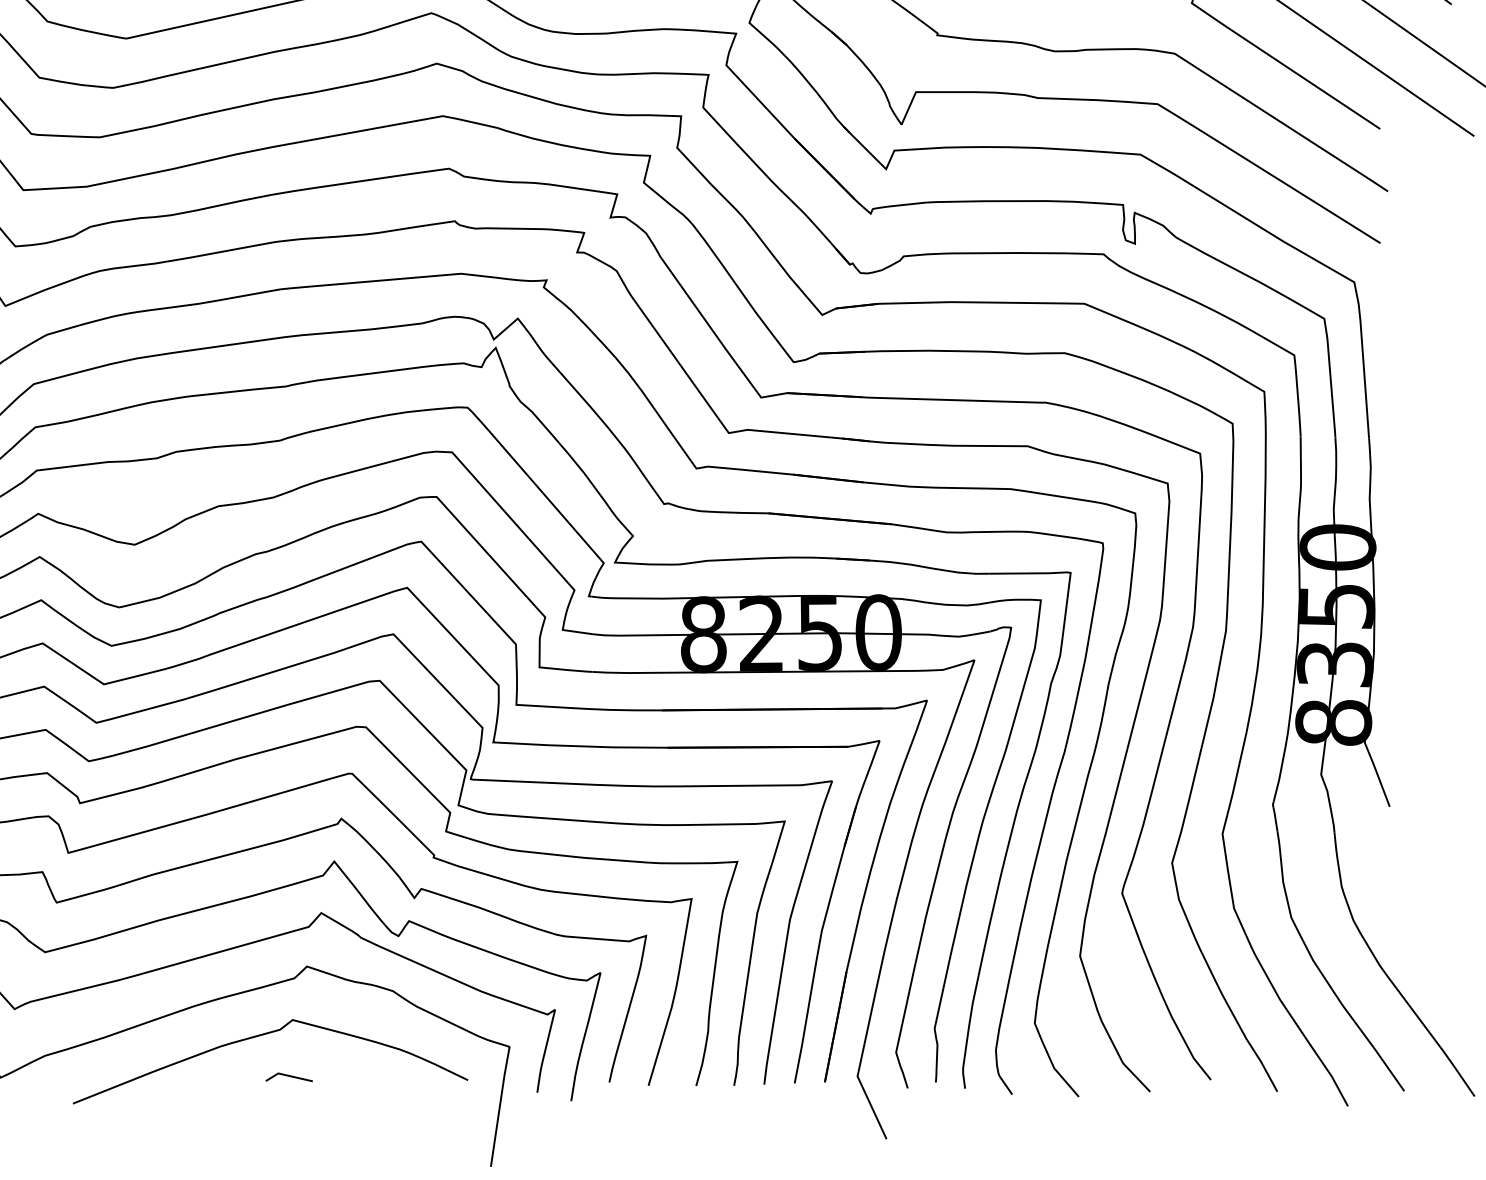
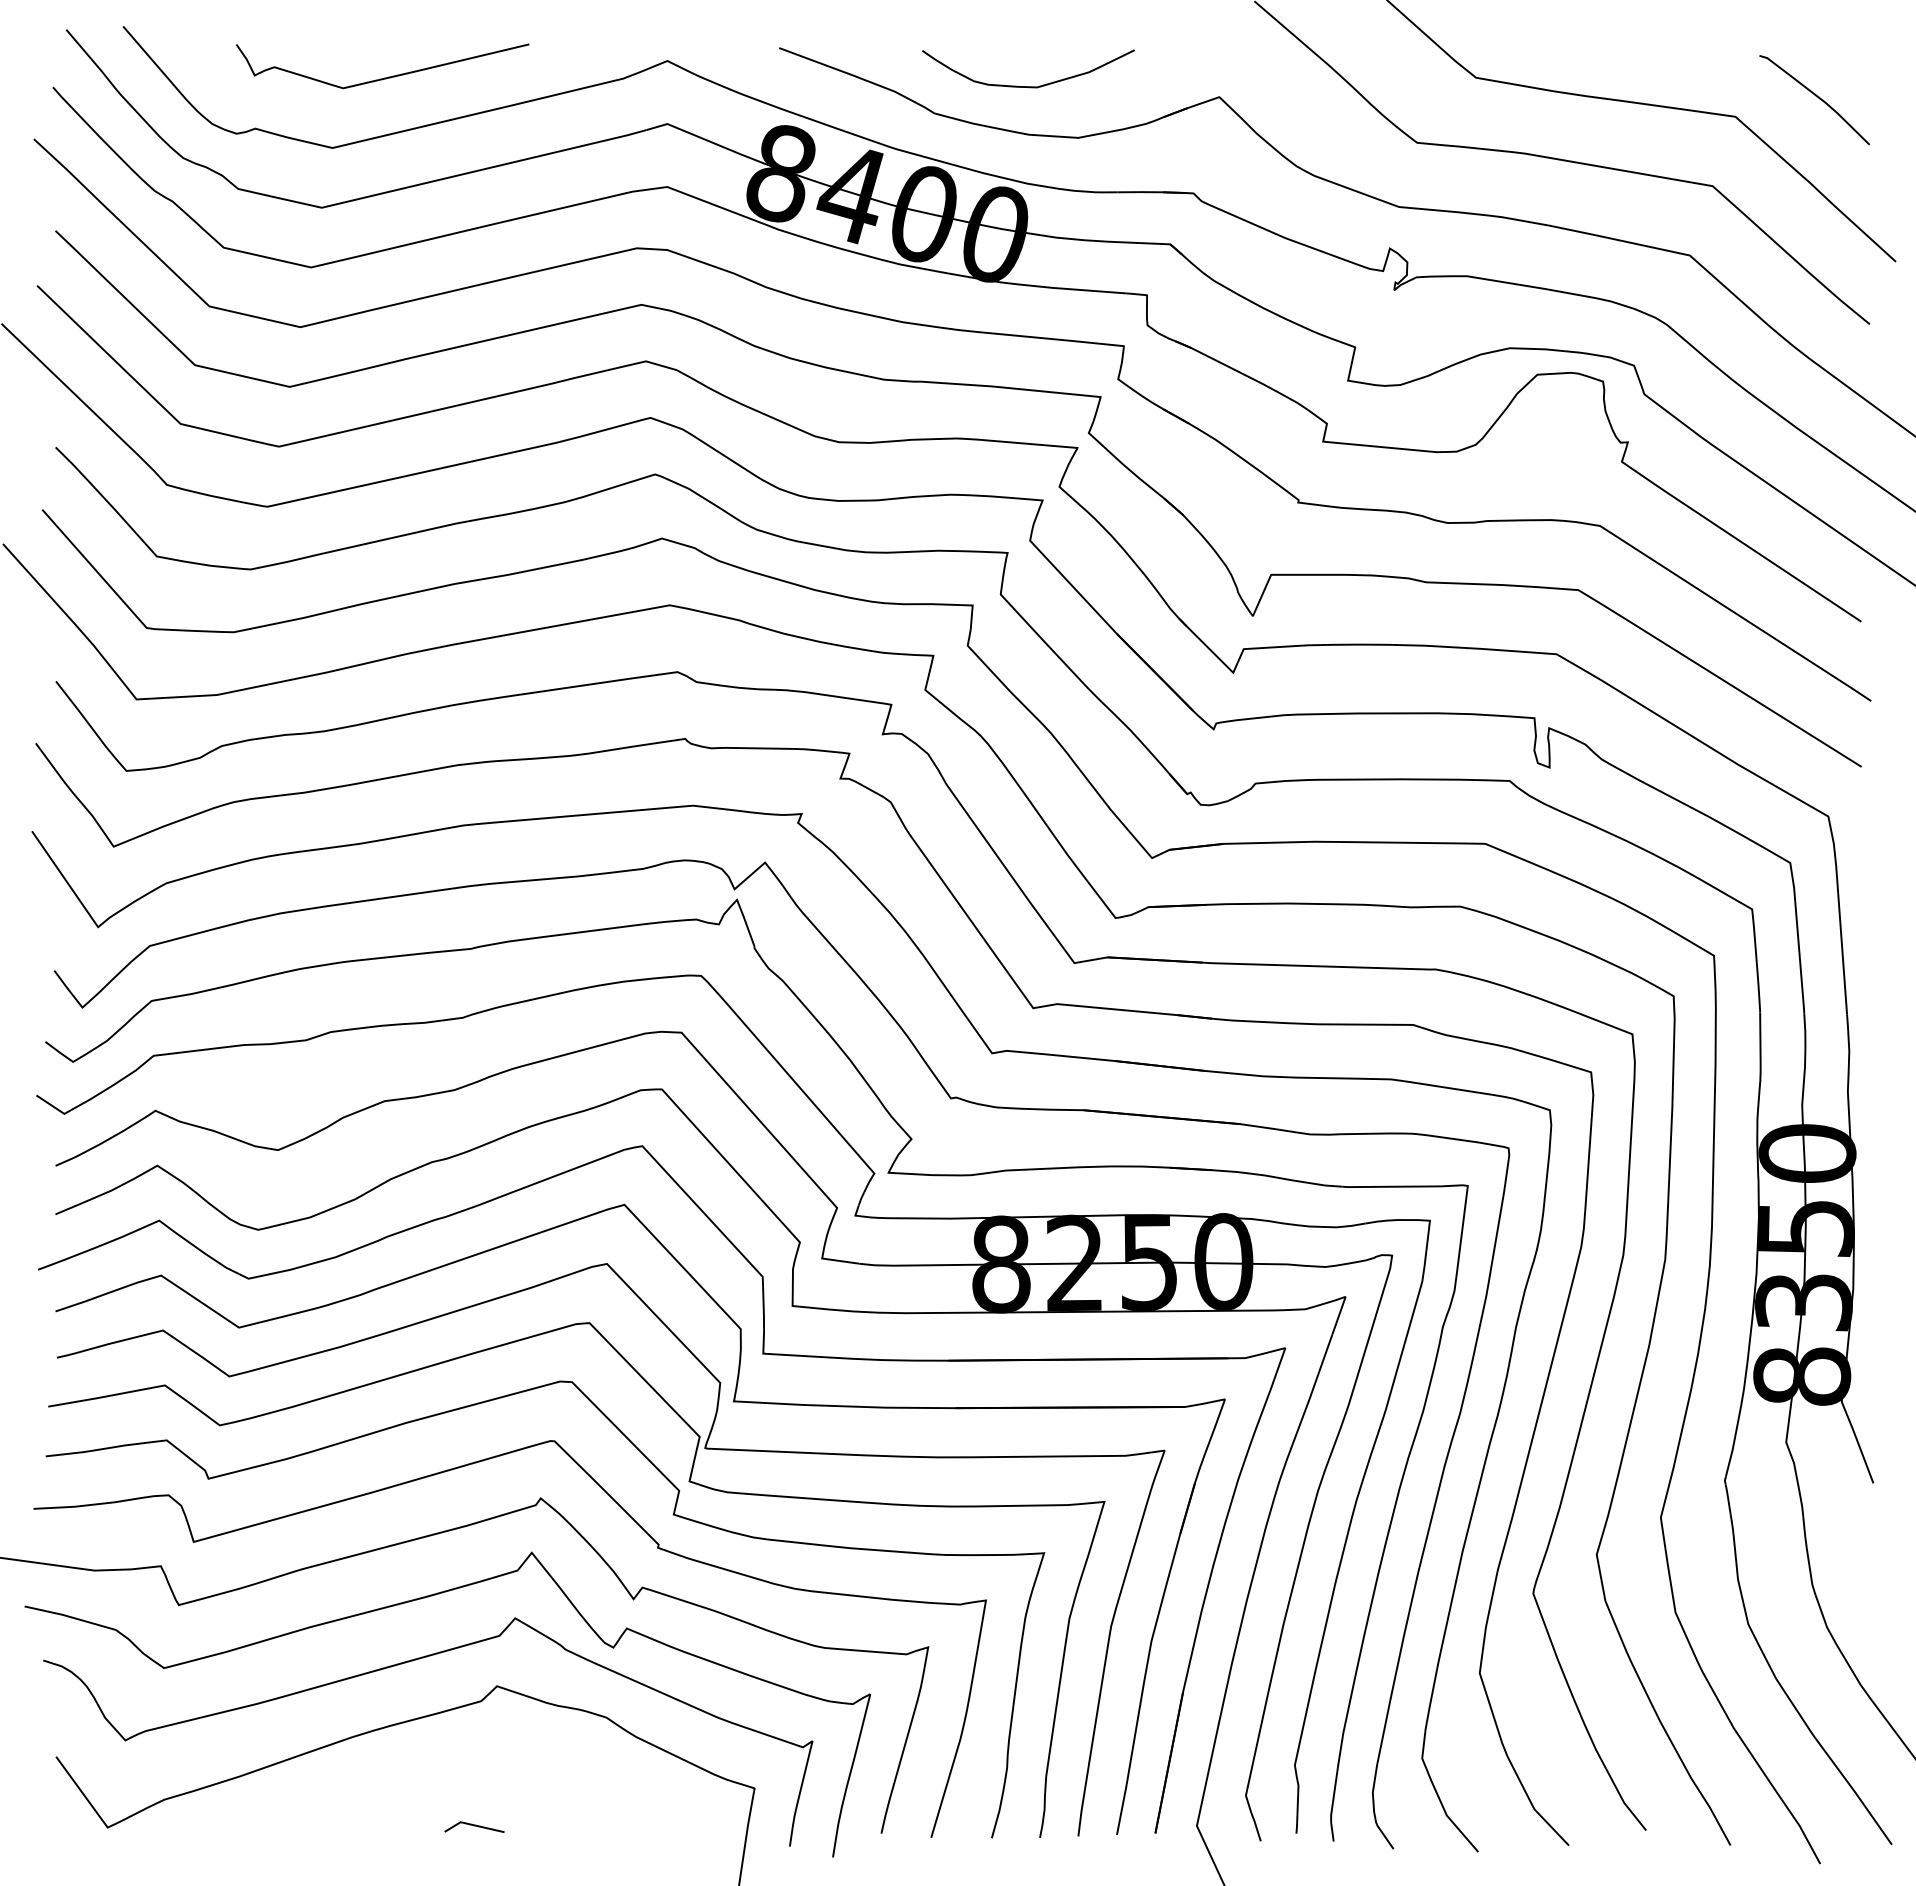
curve: (264, 1035) -> (442, 1773), removed

